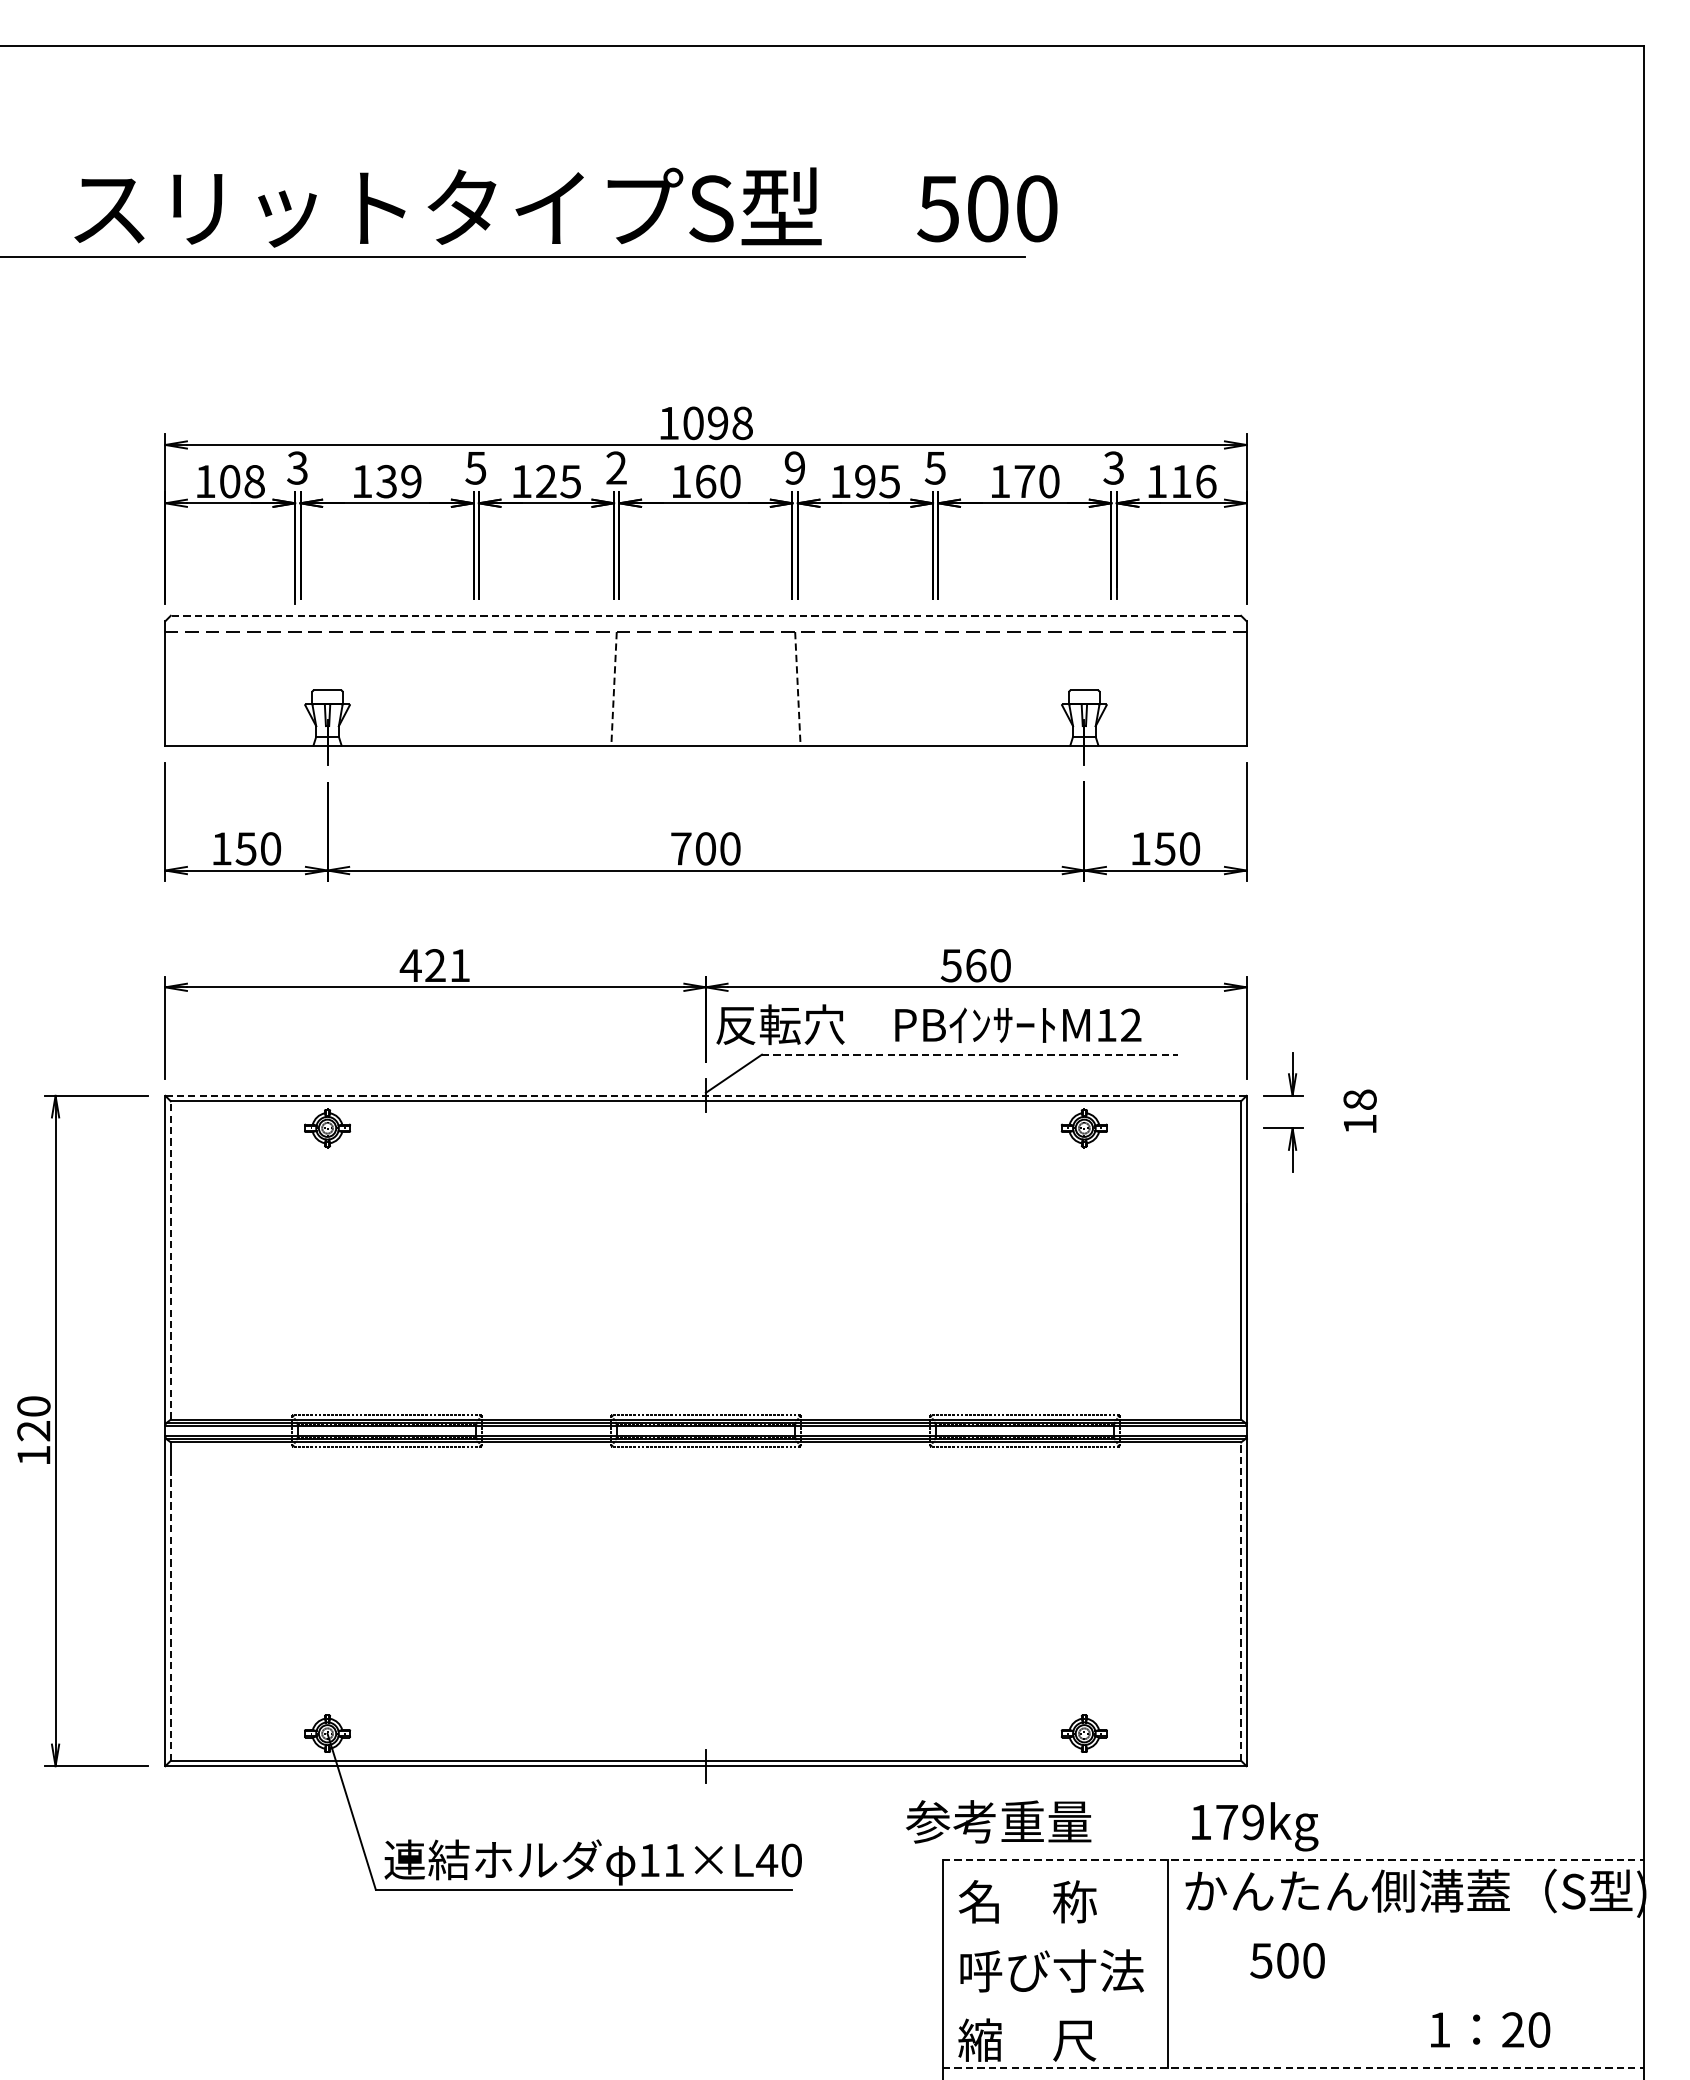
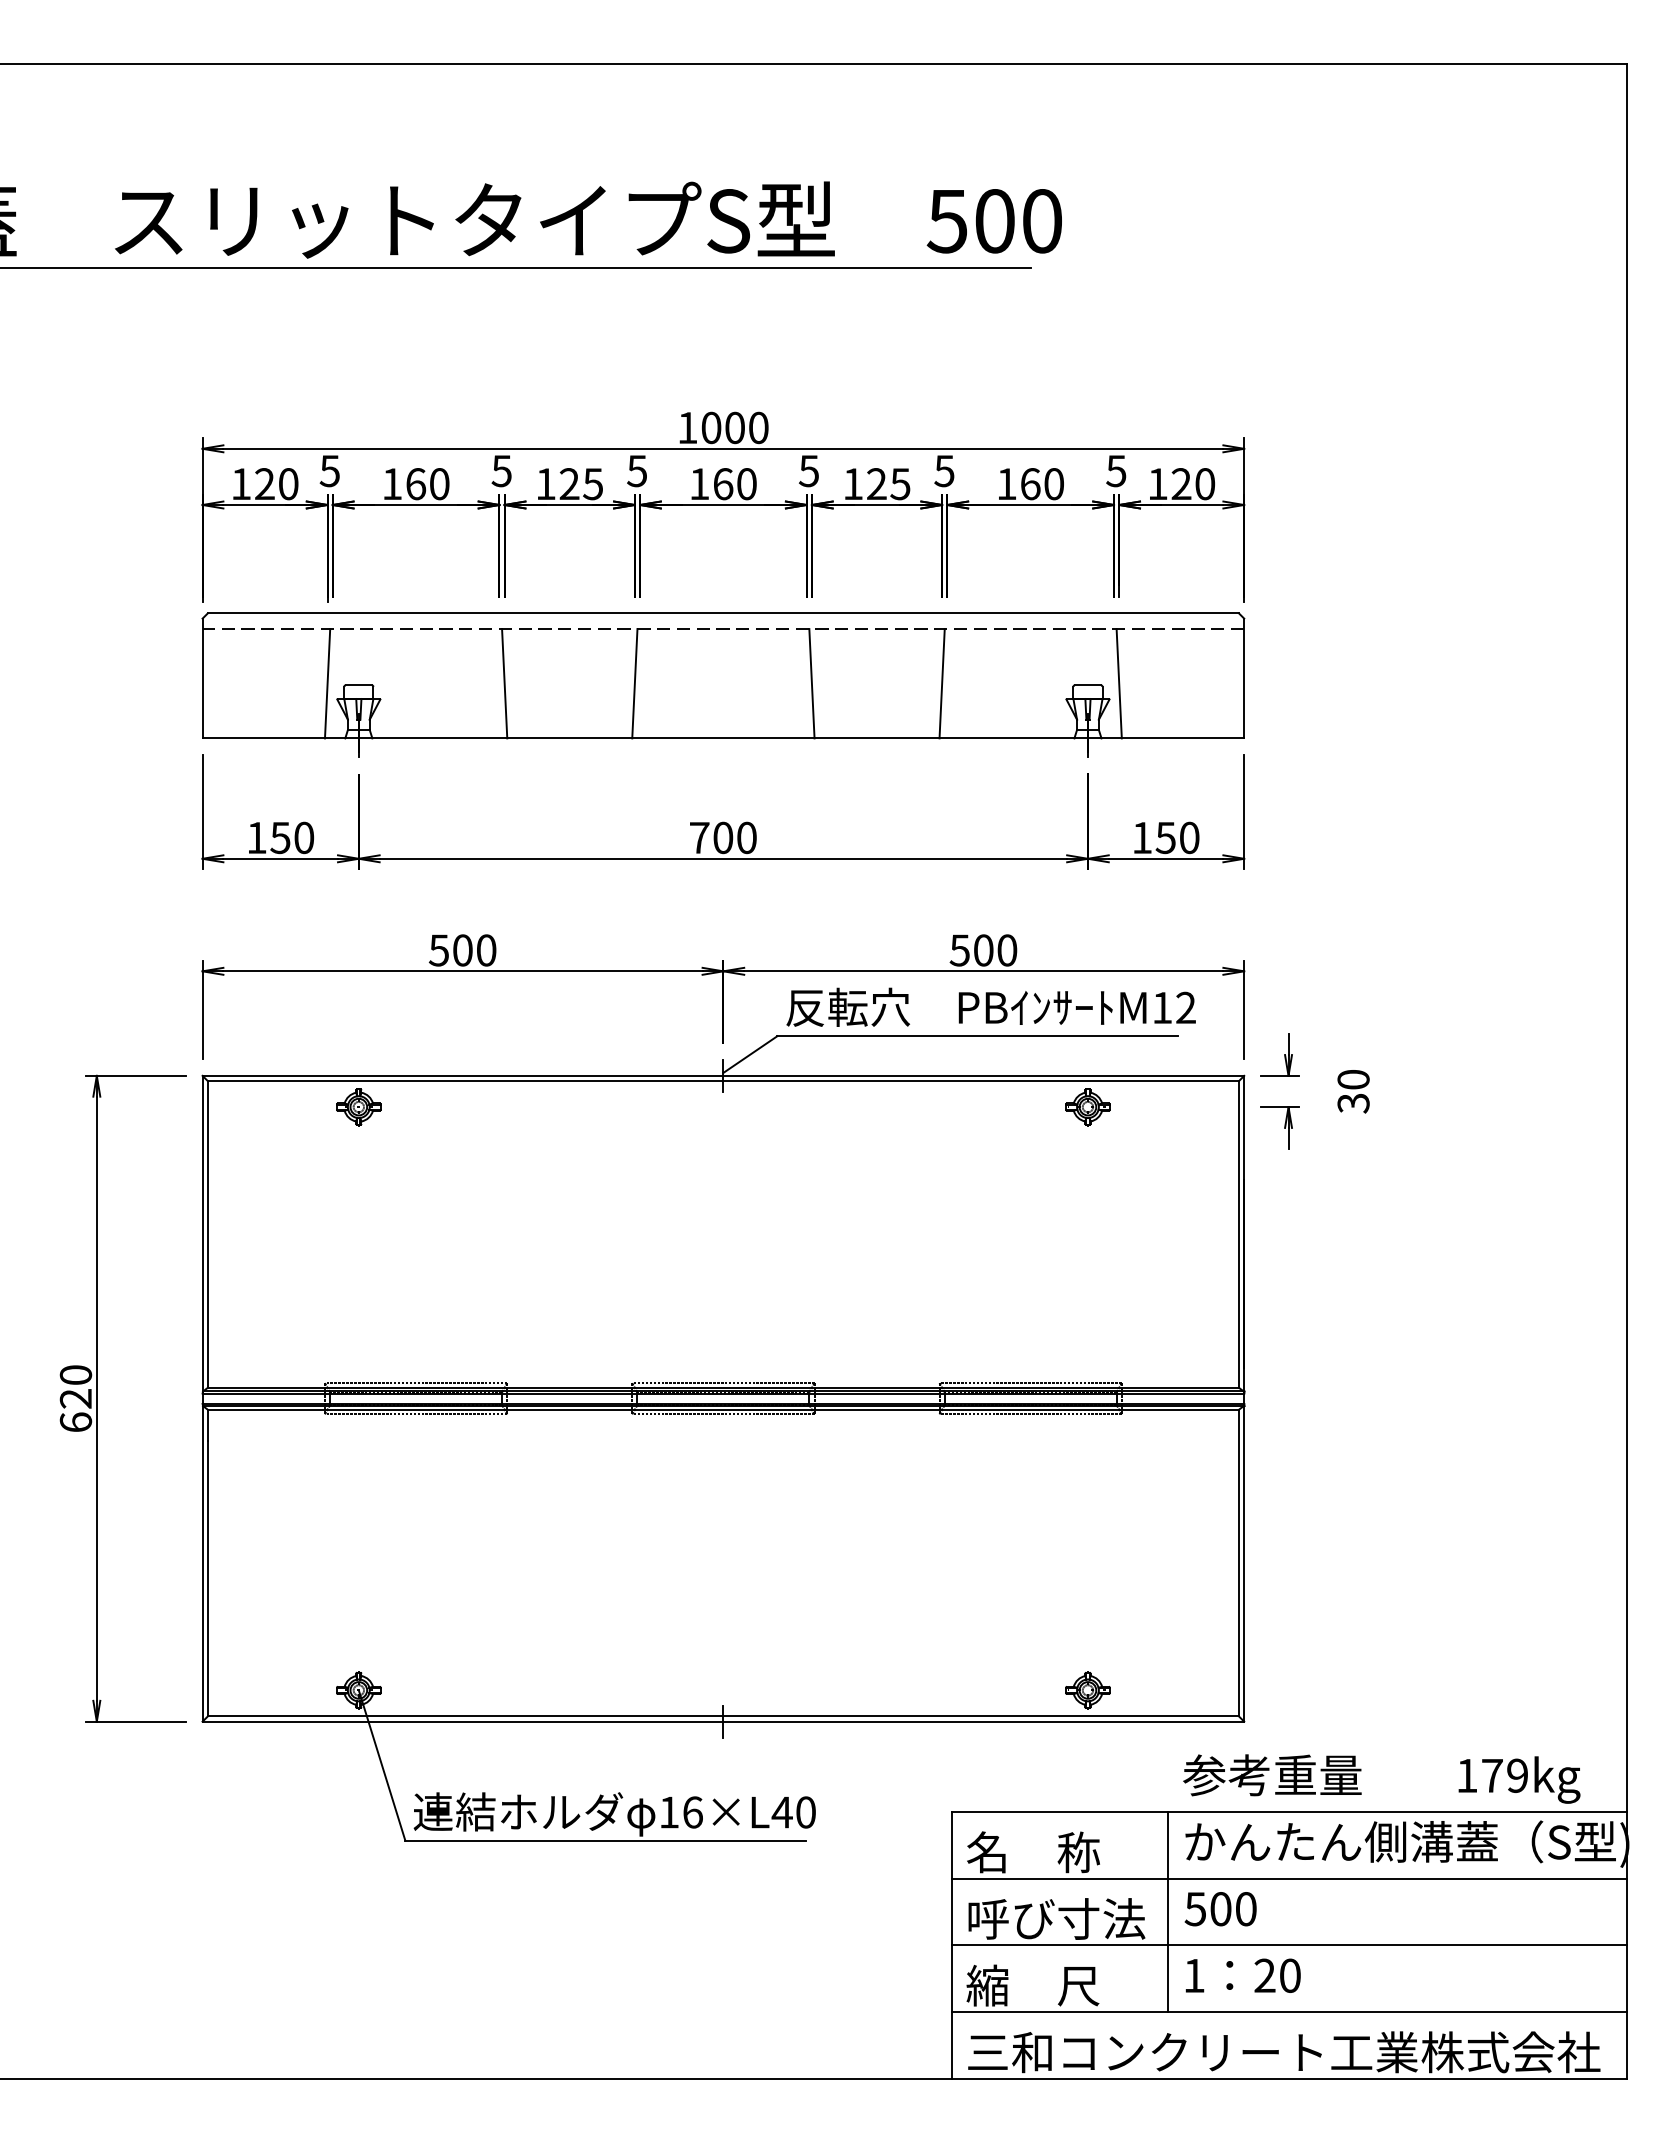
text: (729, 422) -> (746, 427), 1098 -> 1000
text: (297, 467) -> (329, 470), 3 -> 5
text: (1113, 467) -> (1116, 470), 3 -> 5
text: (616, 468) -> (637, 471), 2 -> 5
text: (794, 468) -> (808, 471), 9 -> 5
text: (242, 482) -> (276, 484), 108 -> 120
text: (398, 482) -> (427, 484), 139 -> 160
text: (864, 482) -> (876, 484), 195 -> 125
text: (1024, 482) -> (1030, 484), 170 -> 160
text: (1193, 482) -> (1193, 484), 116 -> 120
line: (706, 615) -> (723, 613), dashed -> solid
line: (295, 688) -> (327, 683), added
line: (478, 688) -> (504, 683), added
line: (613, 688) -> (634, 683), dashed -> solid
line: (797, 688) -> (811, 683), dashed -> solid
line: (932, 688) -> (941, 683), added
line: (1116, 688) -> (1118, 683), added
text: (435, 965) -> (462, 950), 421 -> 500
text: (975, 965) -> (983, 950), 560 -> 500
text: (928, 1023) -> (990, 1006), moved
line: (970, 1054) -> (978, 1036), dashed -> solid
line: (706, 1095) -> (723, 1075), dashed -> solid
text: (1360, 1112) -> (1353, 1091), 18 -> 30
line: (170, 1259) -> (207, 1233), dashed -> solid
text: (33, 1454) -> (75, 1421), 120 -> 620
line: (1241, 1600) -> (1239, 1562), dashed -> solid
line: (170, 1617) -> (207, 1578), dashed -> solid
text: (1111, 1825) -> (1381, 1778), moved
text: (673, 1860) -> (692, 1812), 11×L40 -> 16×L40
line: (1293, 1860) -> (1289, 1812), dashed -> solid
line: (1292, 1928) -> (1288, 1878), added
text: (1287, 1961) -> (1220, 1909), moved
line: (1292, 1998) -> (1288, 1945), added
text: (1489, 2029) -> (1242, 1975), moved
line: (1293, 2068) -> (1289, 2012), dashed -> solid

